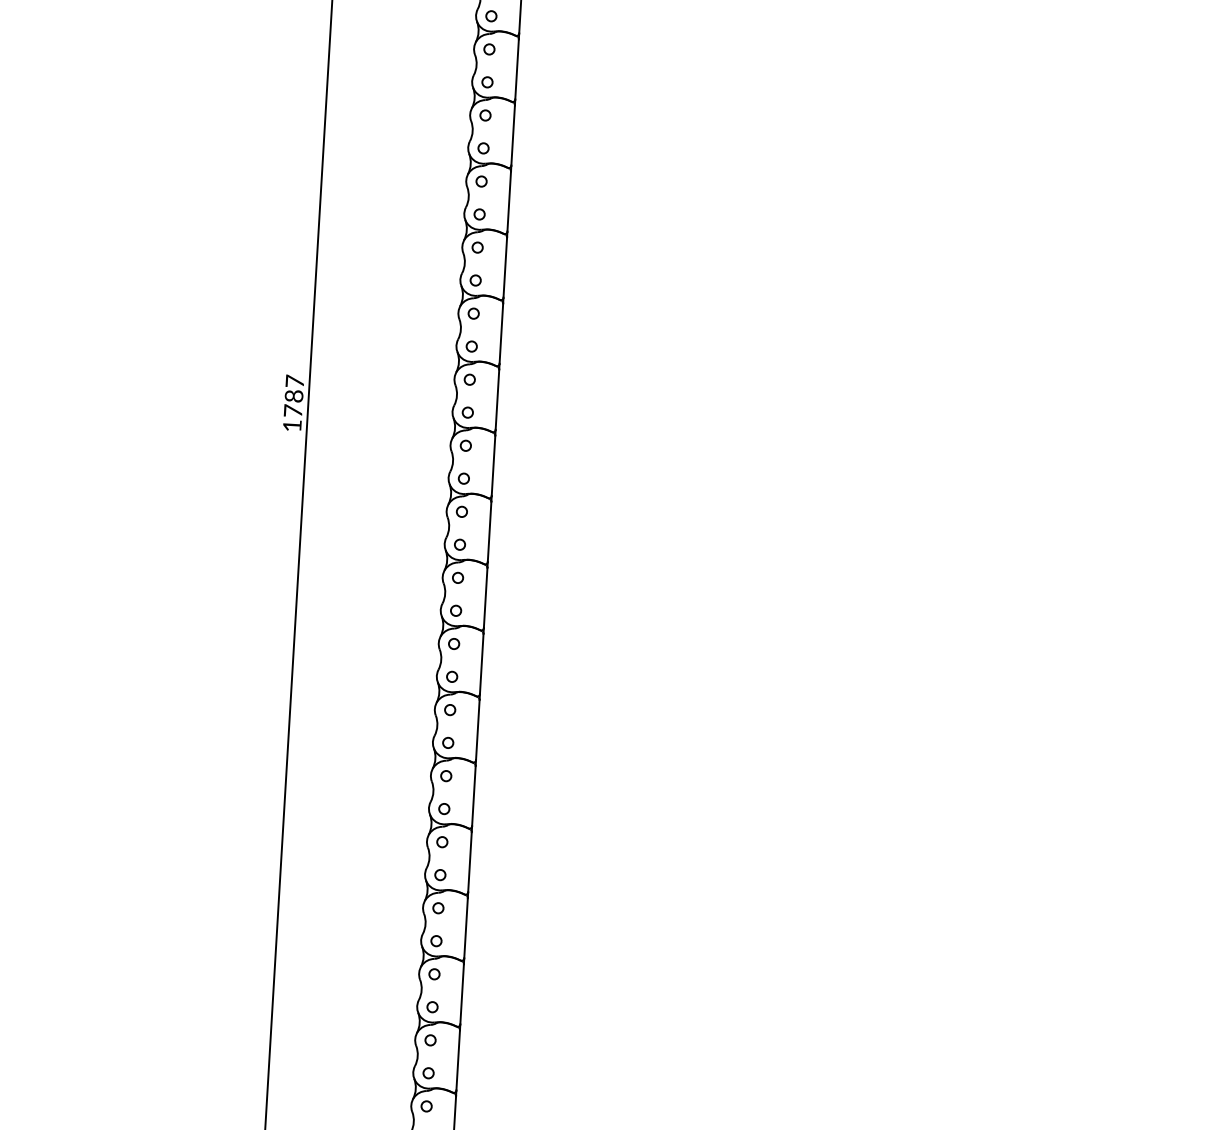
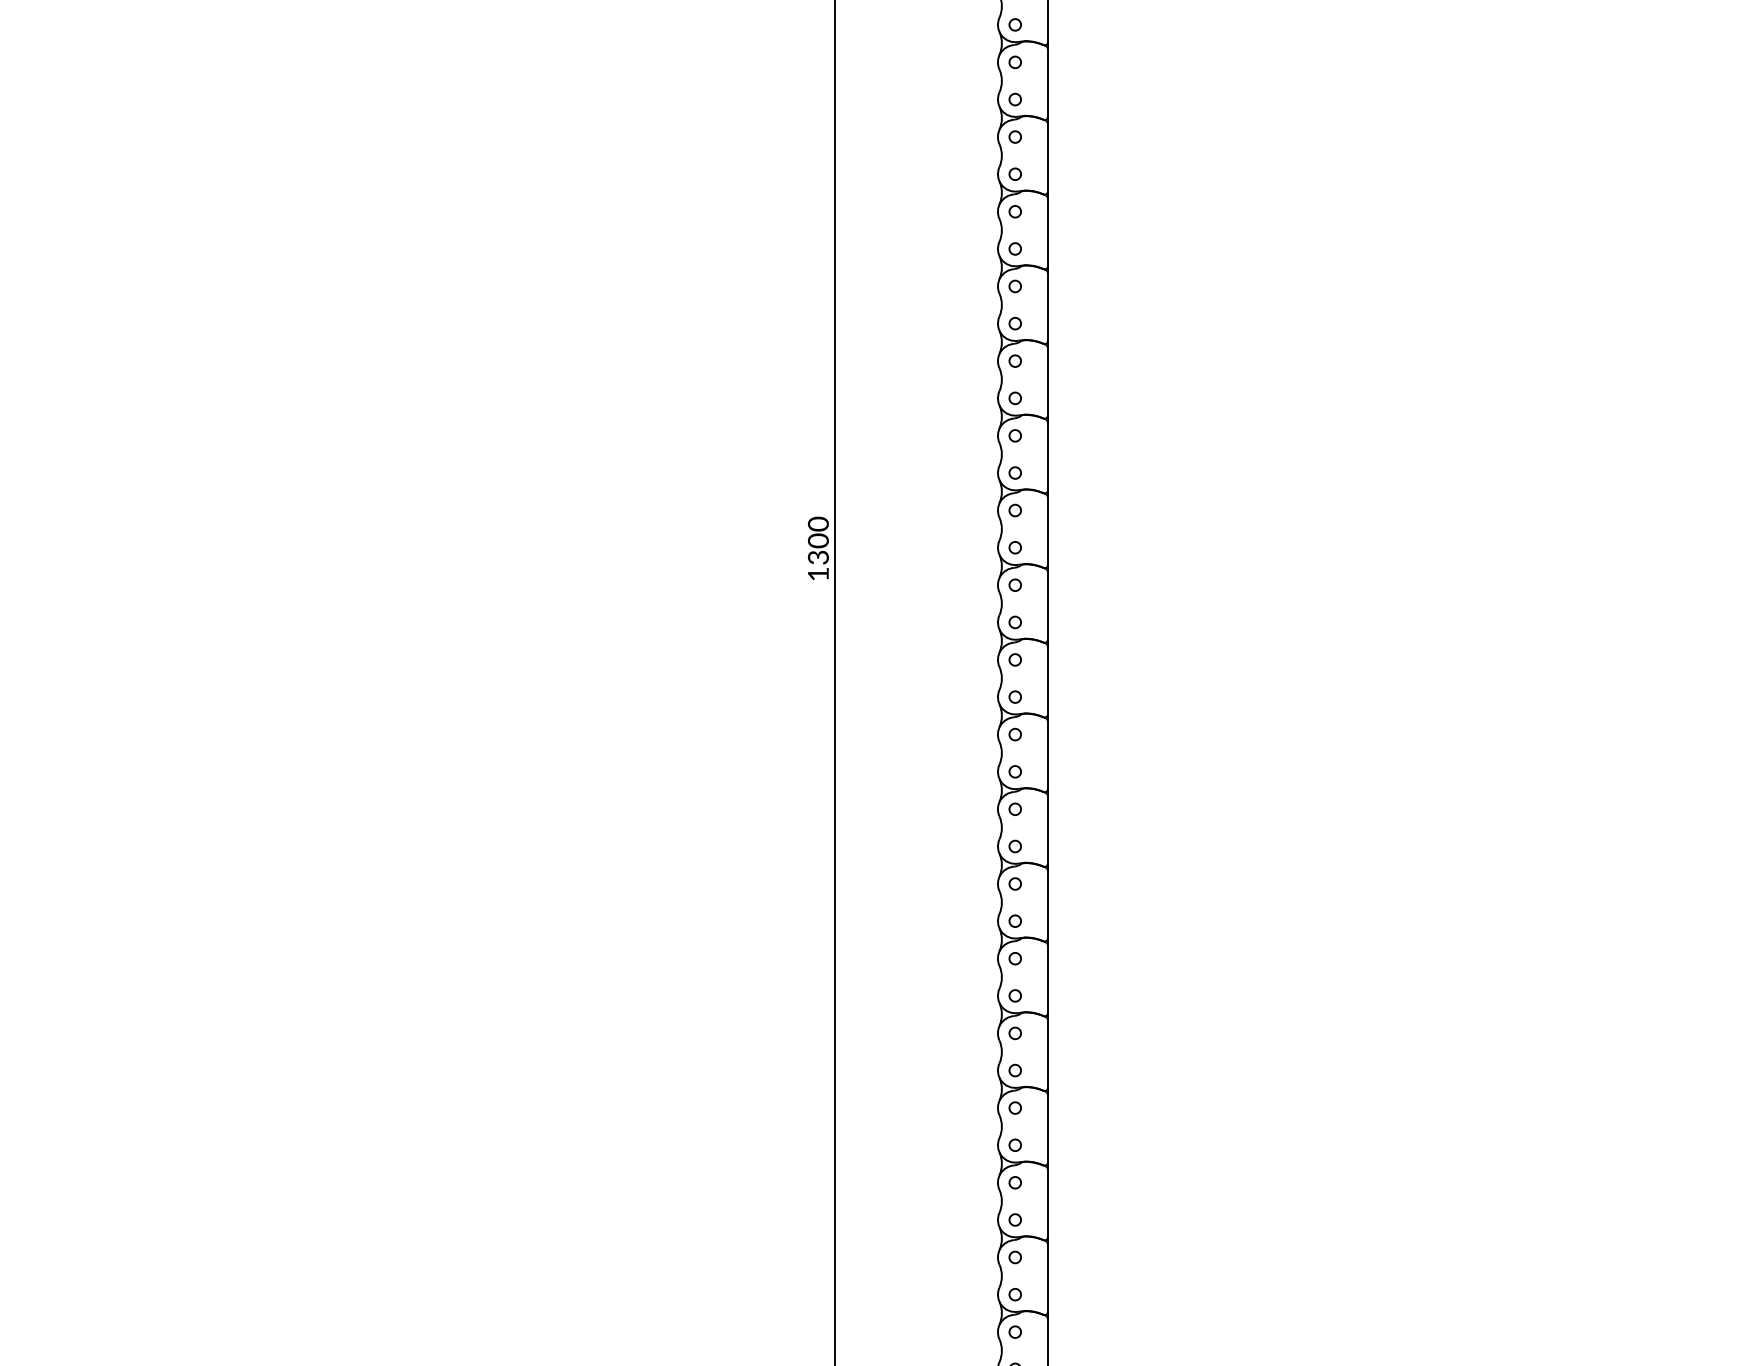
text: (293, 395) -> (817, 540), 1787 -> 1300

